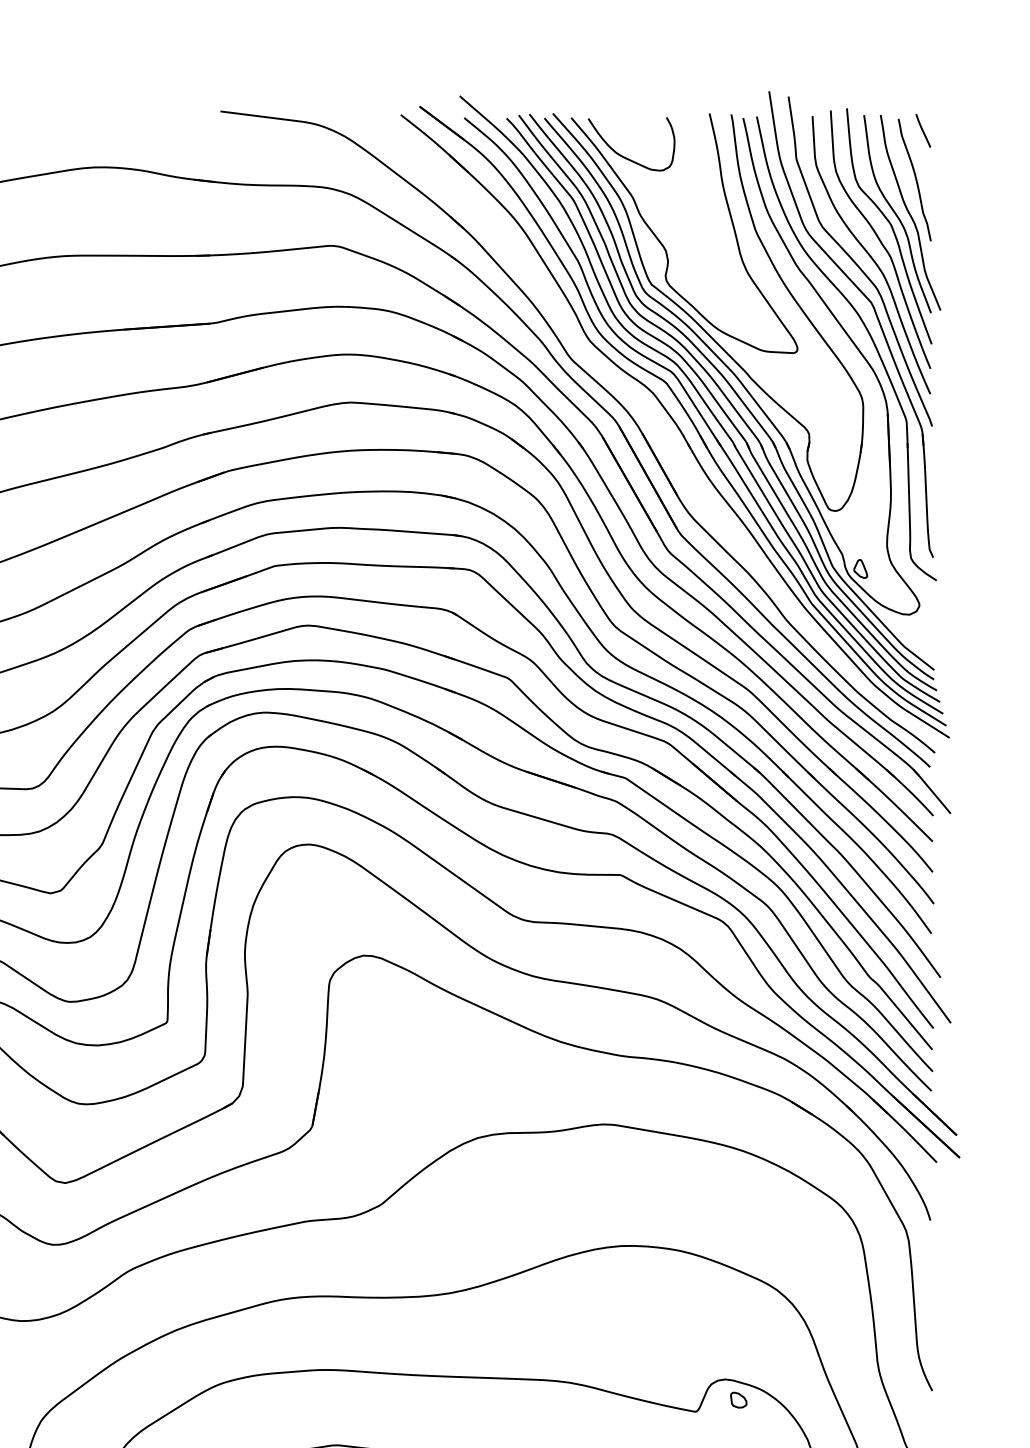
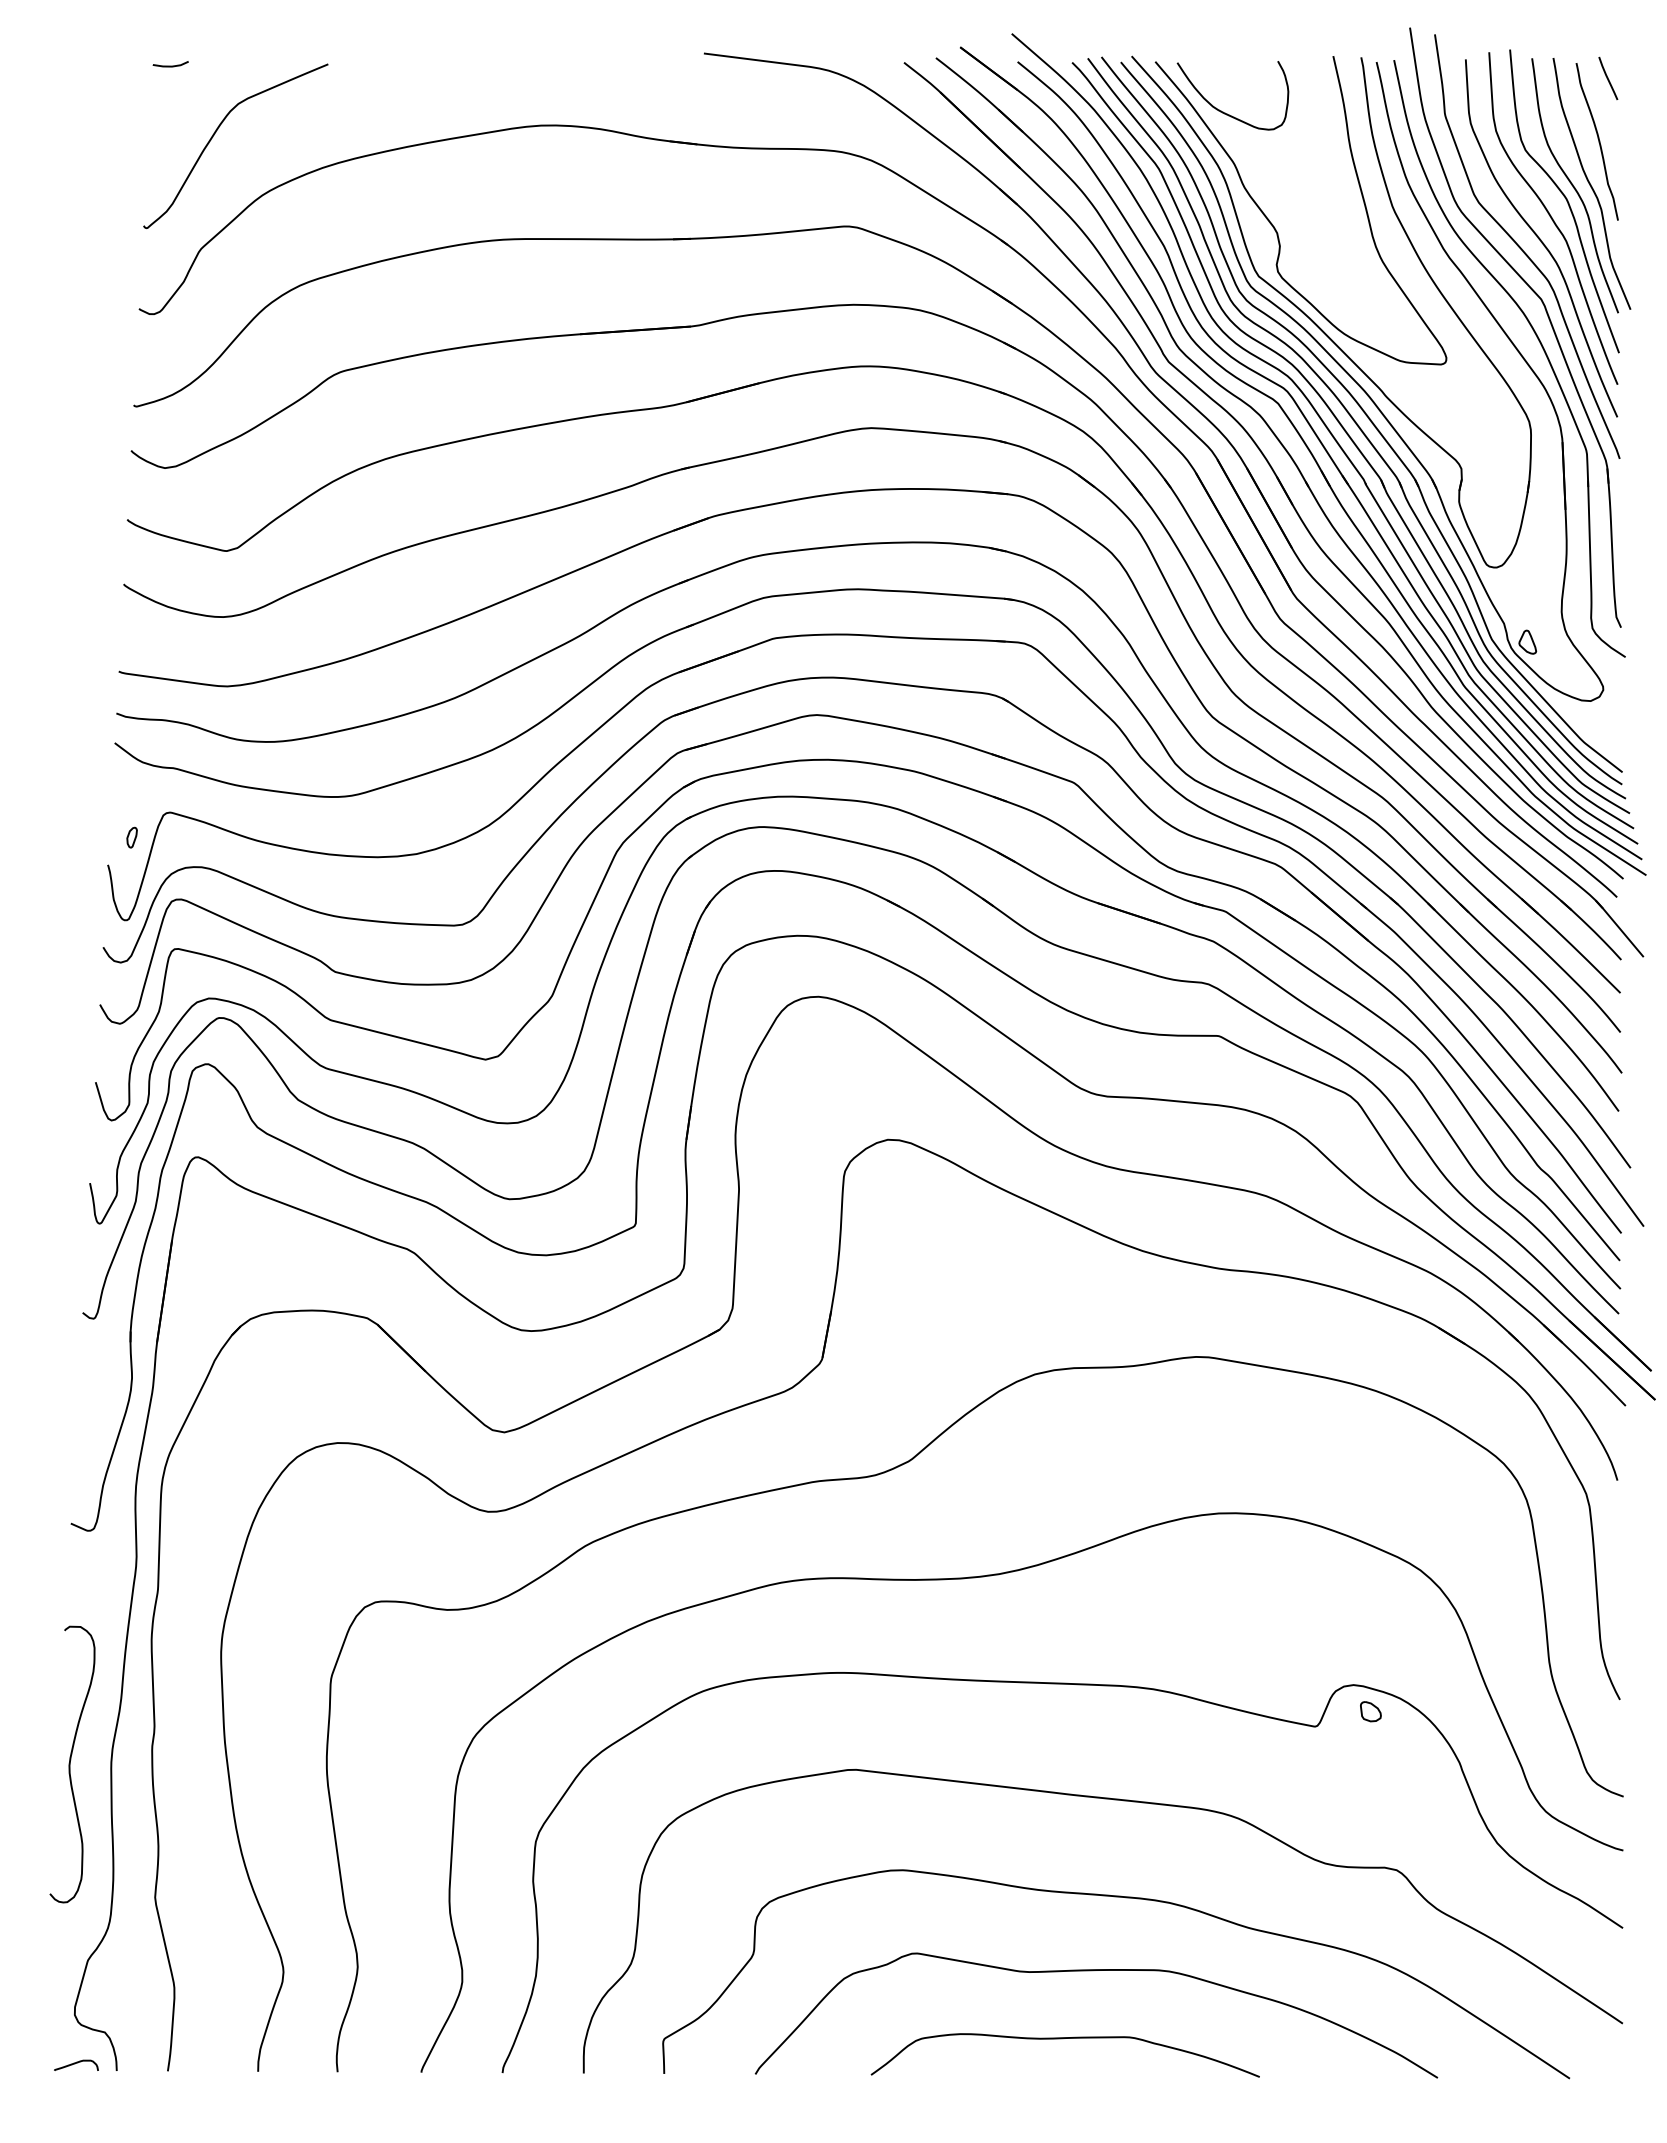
part: (663, 433) -> (1274, 468), added

